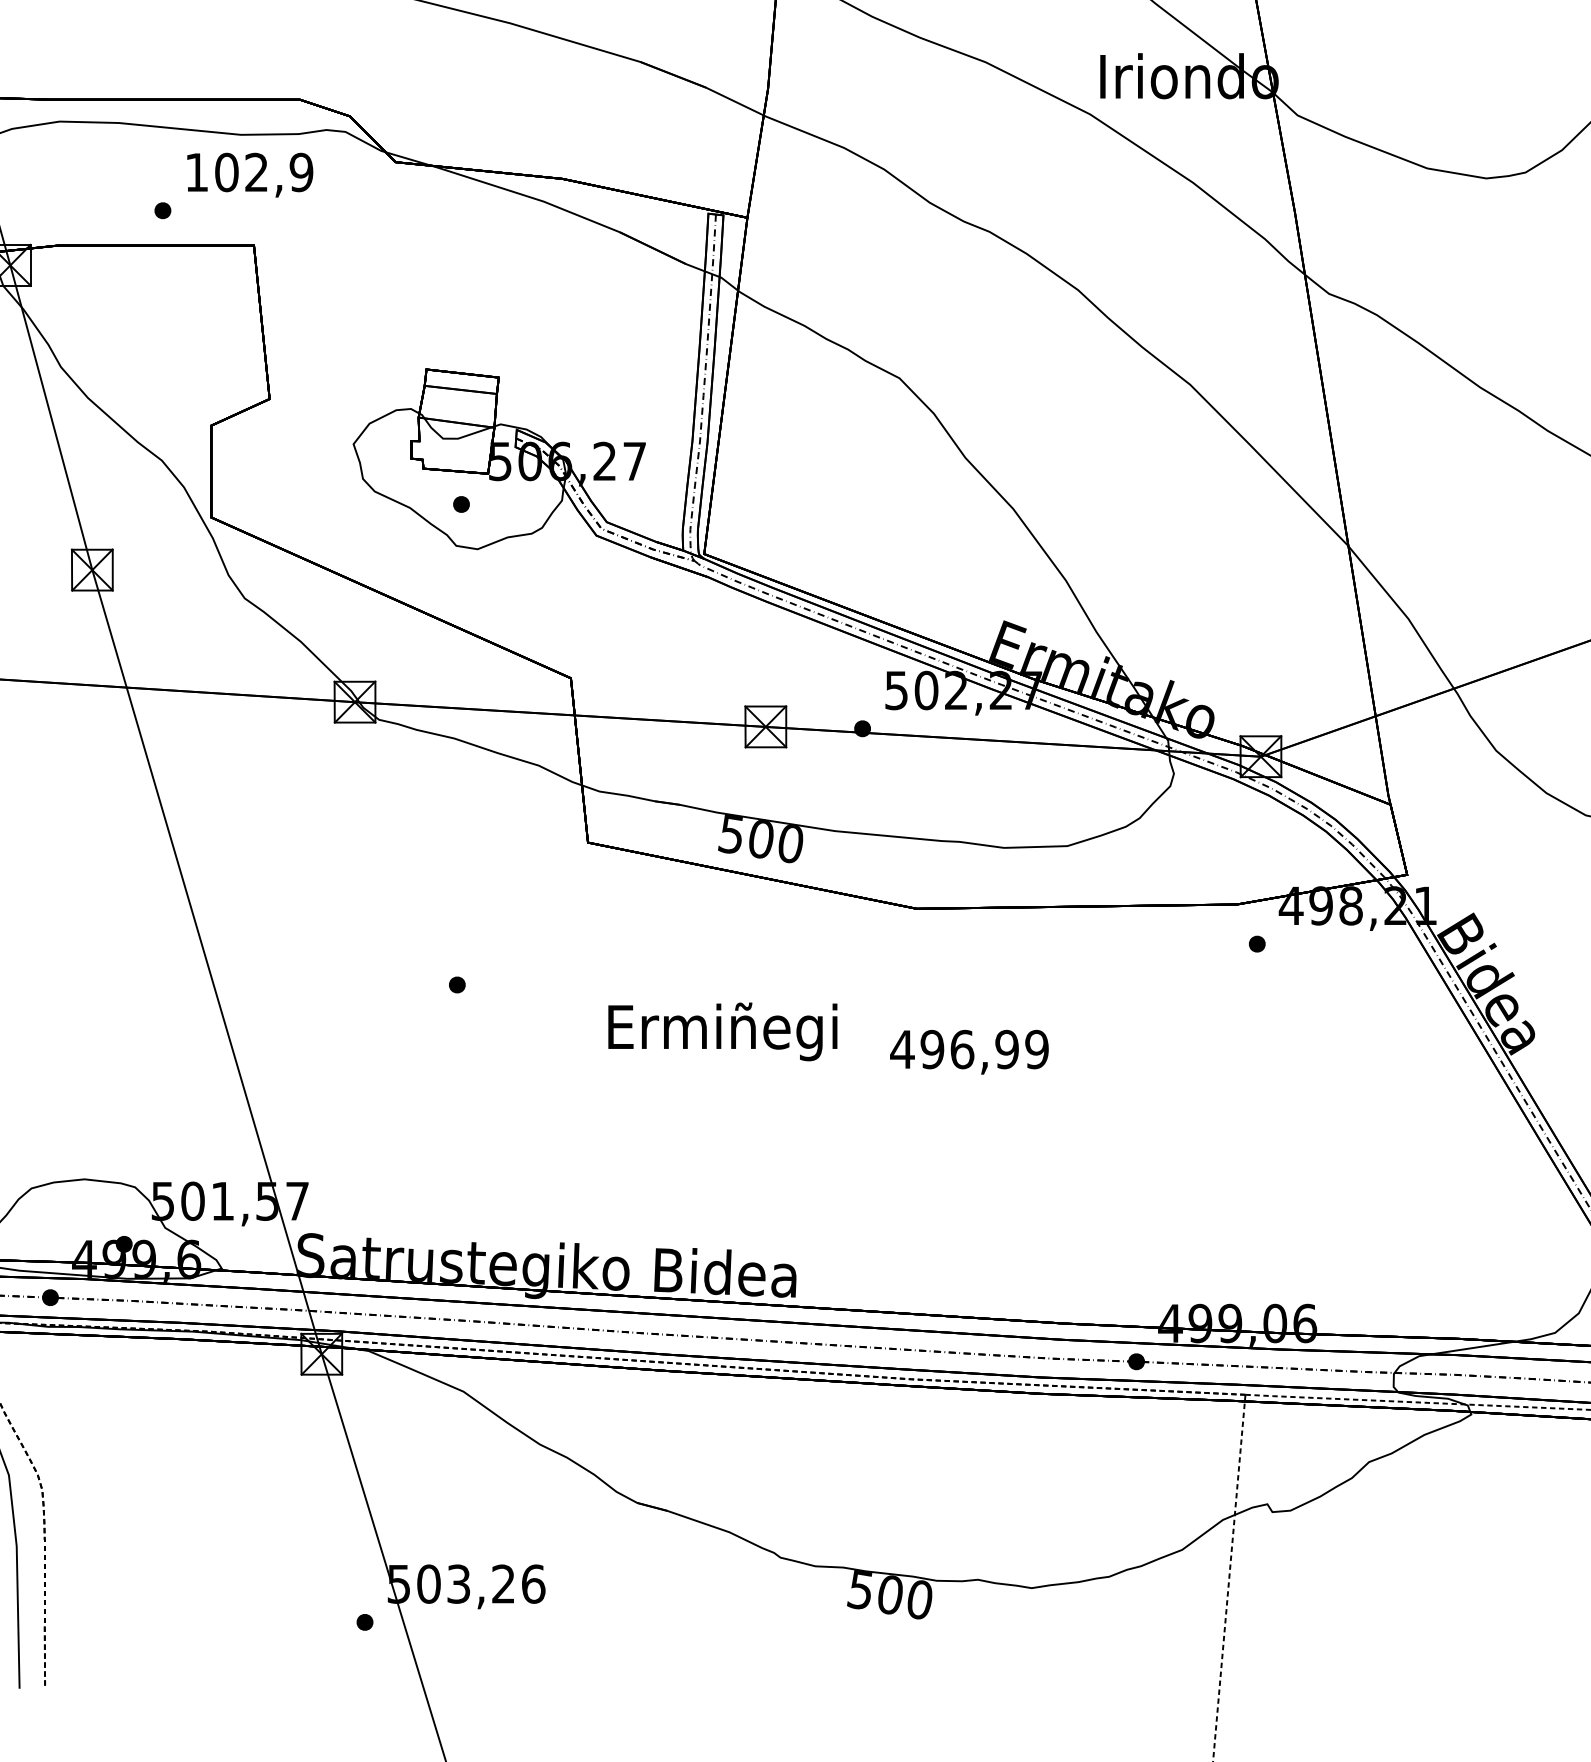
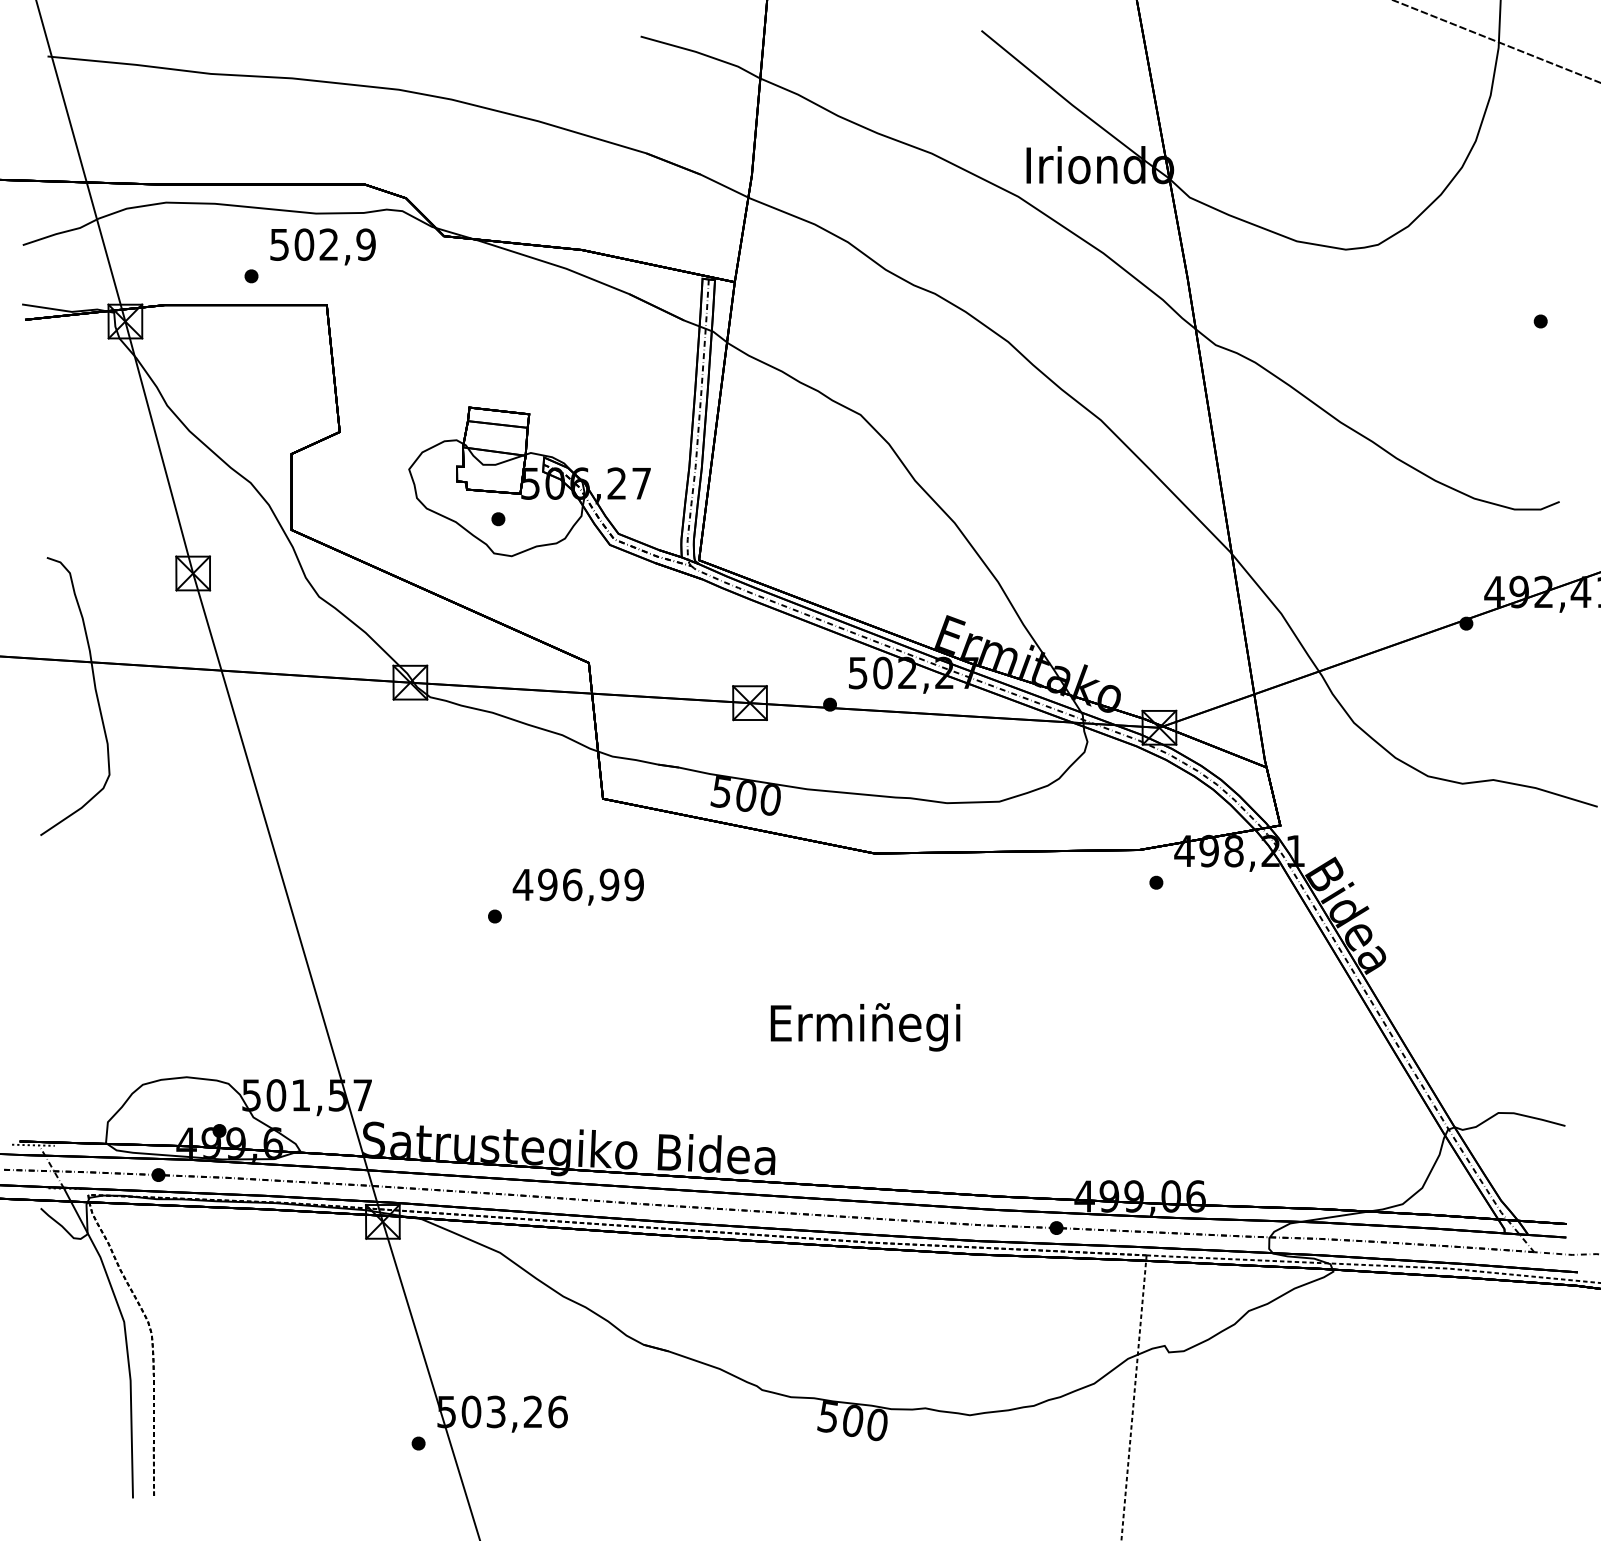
text: (196, 172) -> (279, 244), 102,9 -> 502,9
text: (722, 1032) -> (865, 1027), moved
text: (968, 1051) -> (577, 886), moved

